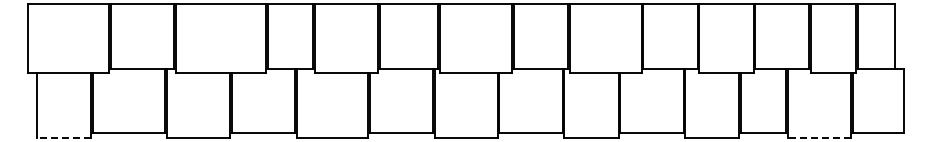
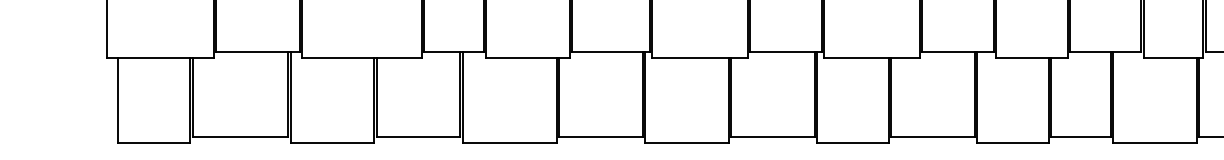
line: (63, 137) -> (153, 143), dashed -> solid
line: (819, 137) -> (1154, 143), dashed -> solid

